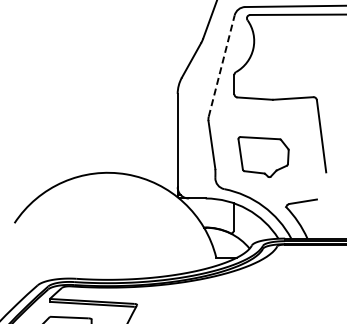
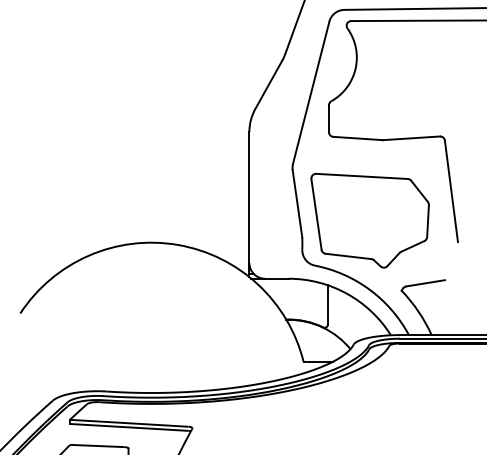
line: (221, 65) -> (310, 91), dashed -> solid
part: (263, 156) -> (369, 219), size x1.67

